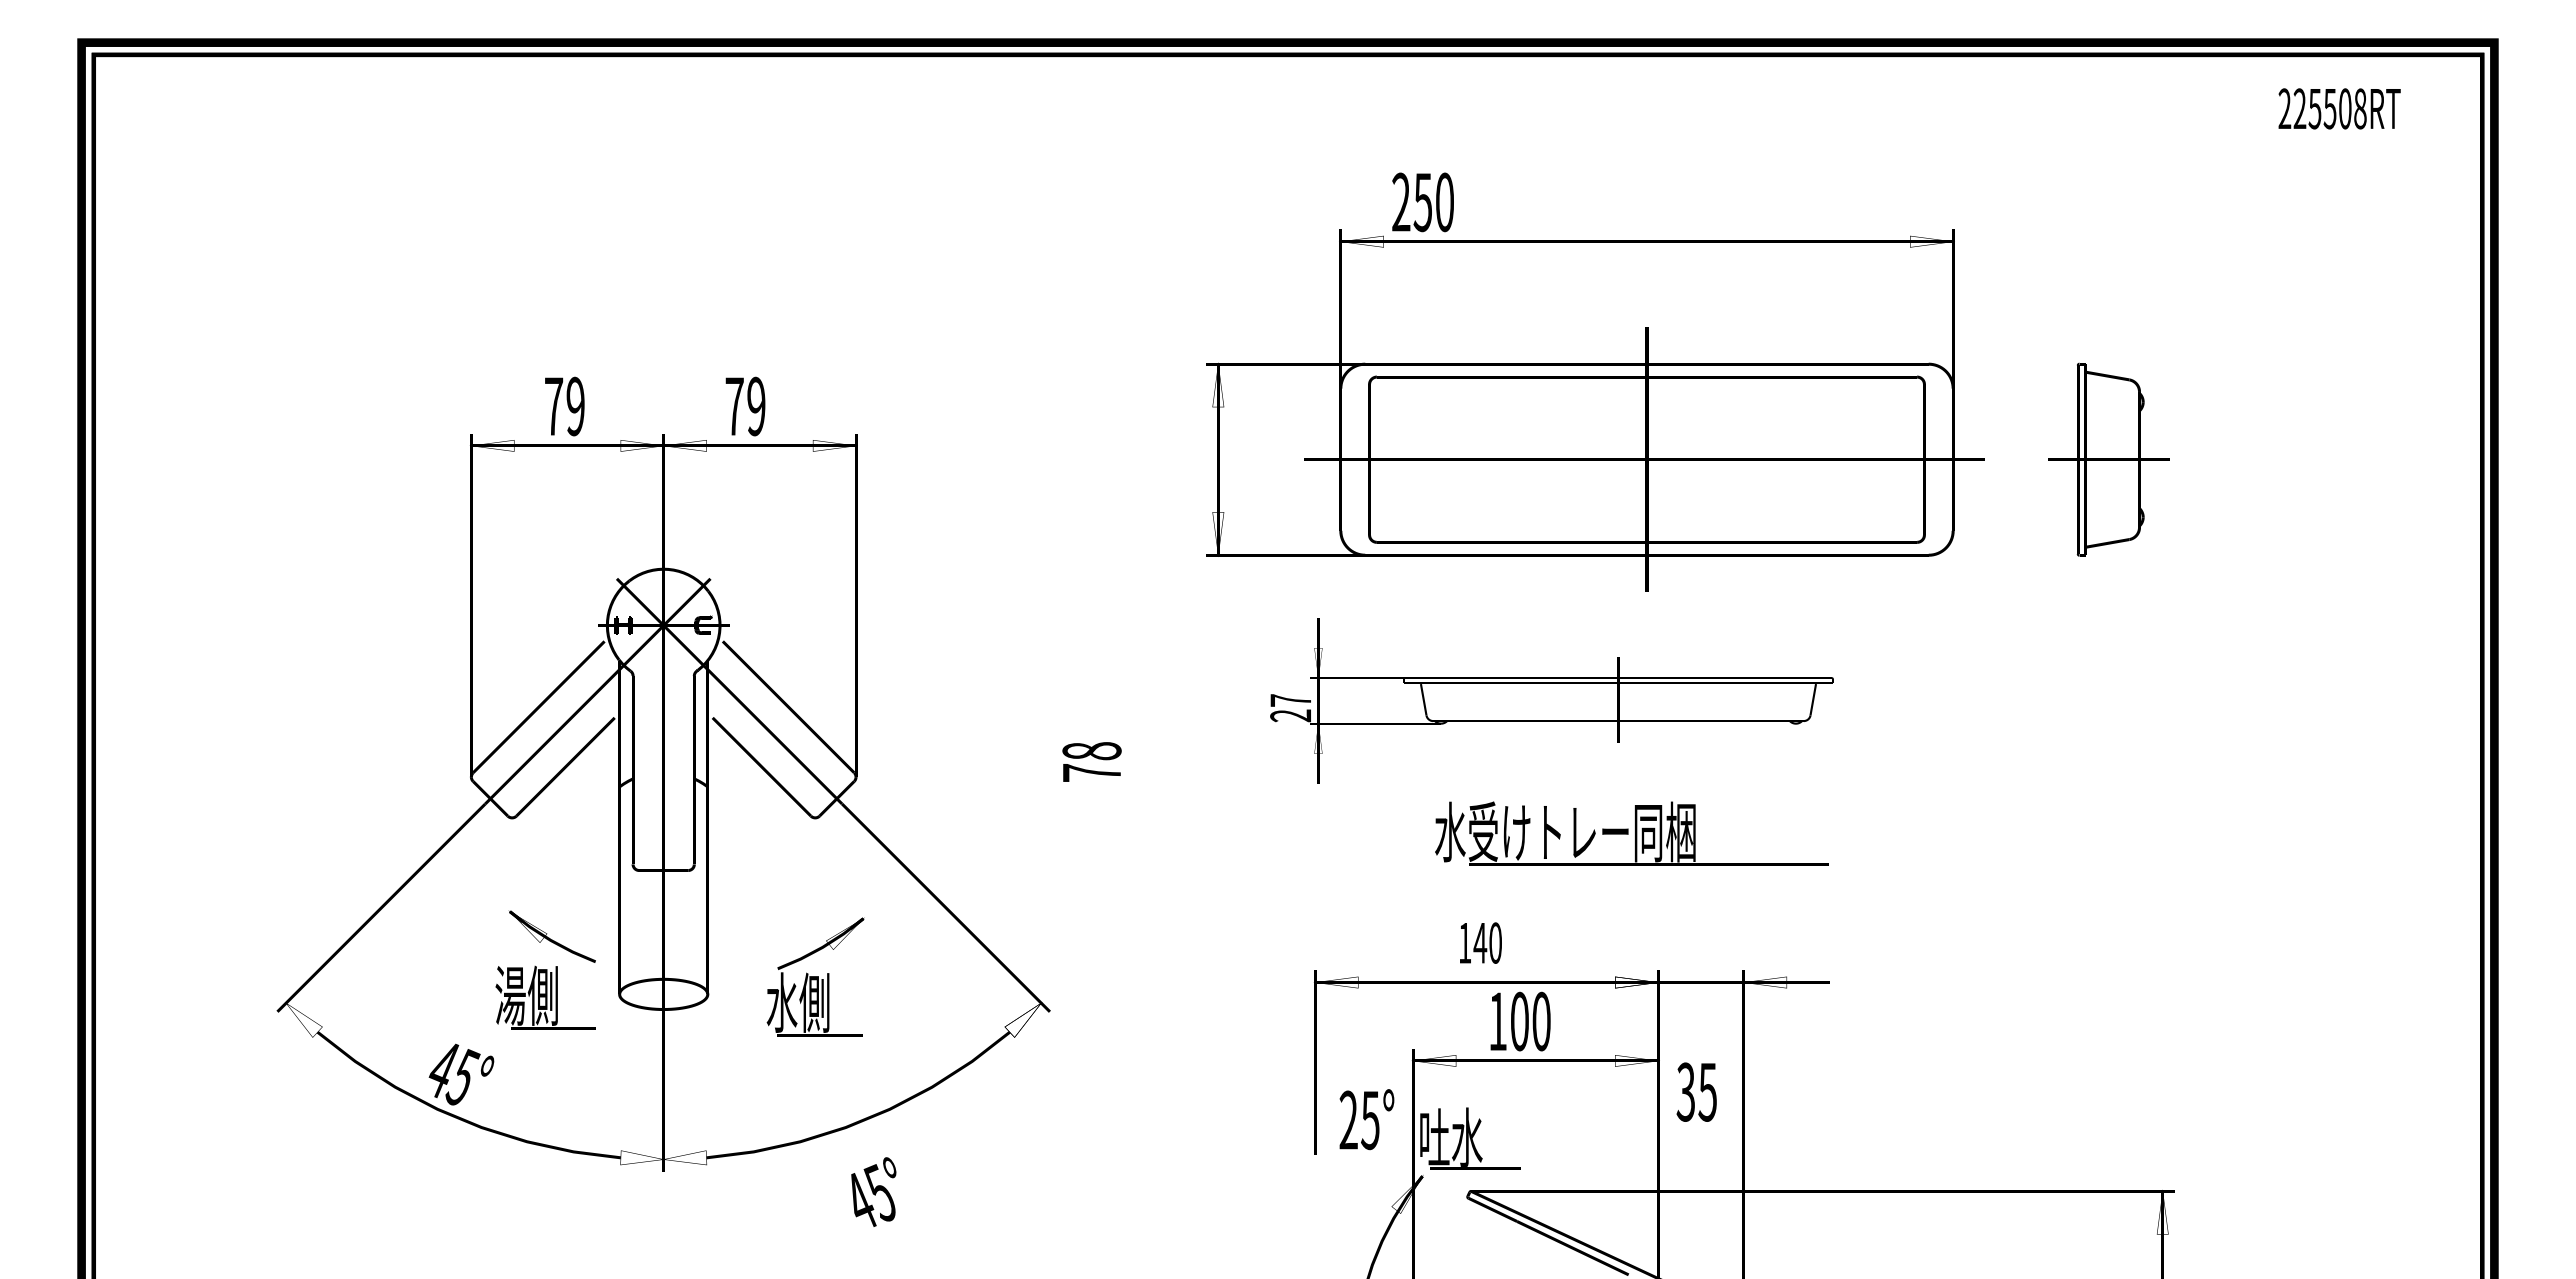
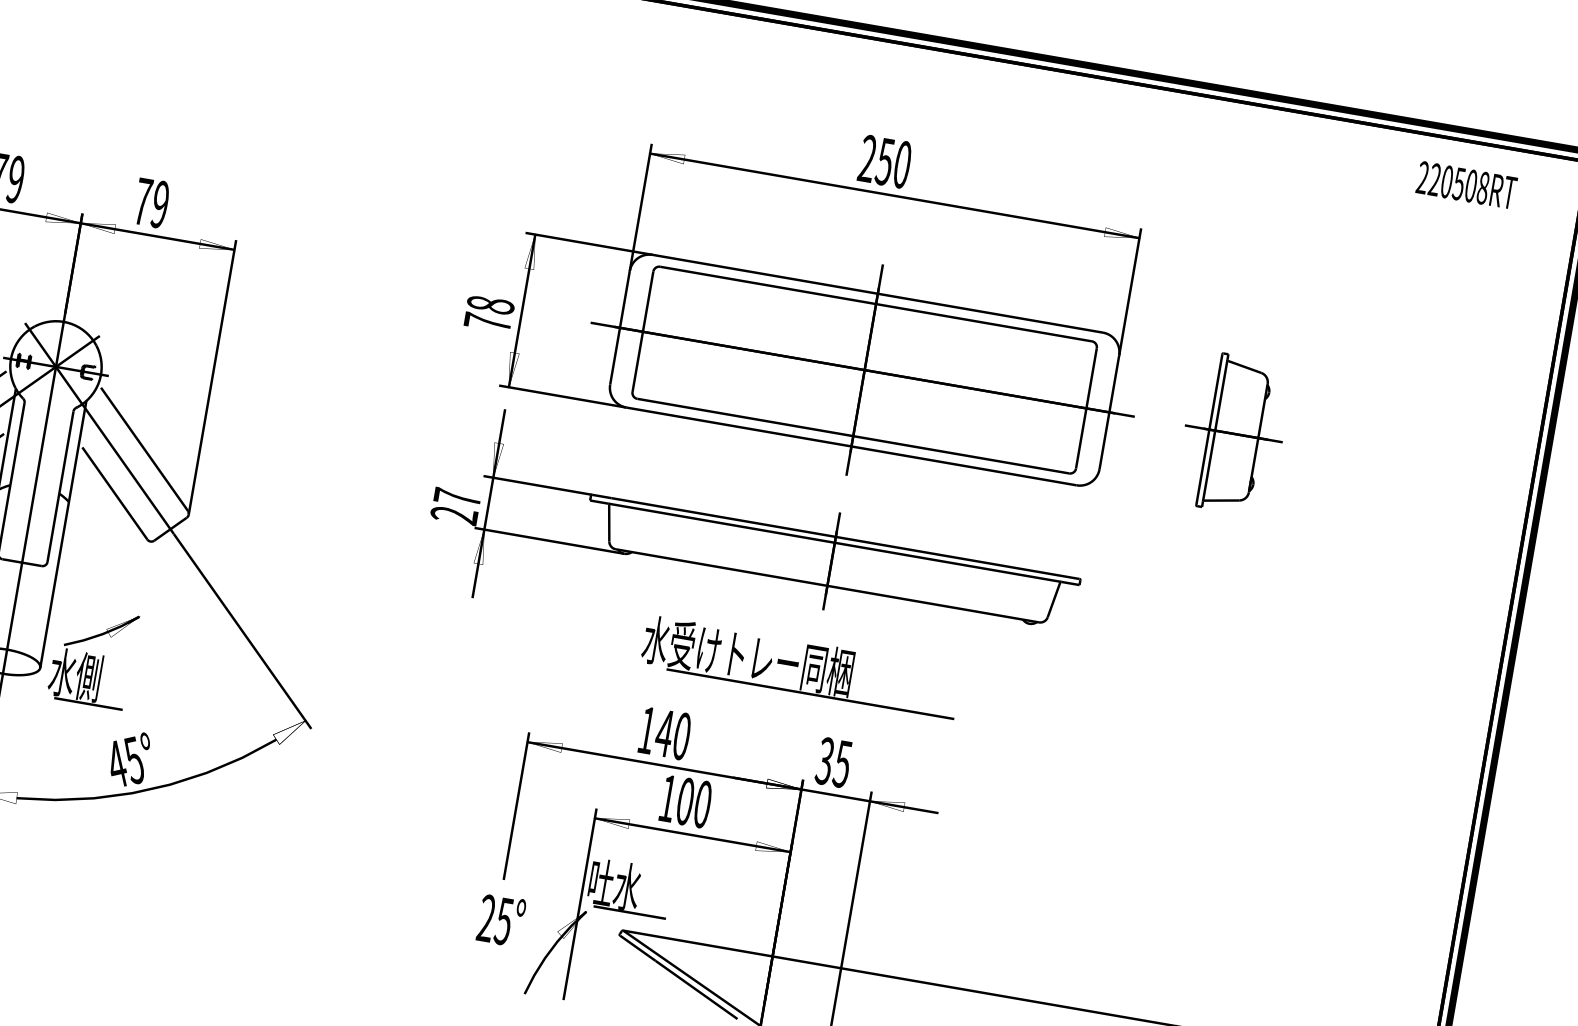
text: (2314, 108) -> (1446, 181), 225508RT -> 220508RT
part: (1422, 202) -> (884, 161), moved
part: (1551, 700) -> (755, 549), size x1.43
part: (1091, 761) -> (488, 313), moved
part: (1480, 942) -> (664, 732), size x1.43
text: (815, 976) -> (93, 656), moved
part: (1696, 1091) -> (833, 762), moved
text: (1366, 1119) -> (500, 920), moved
part: (873, 1191) -> (128, 758), moved

